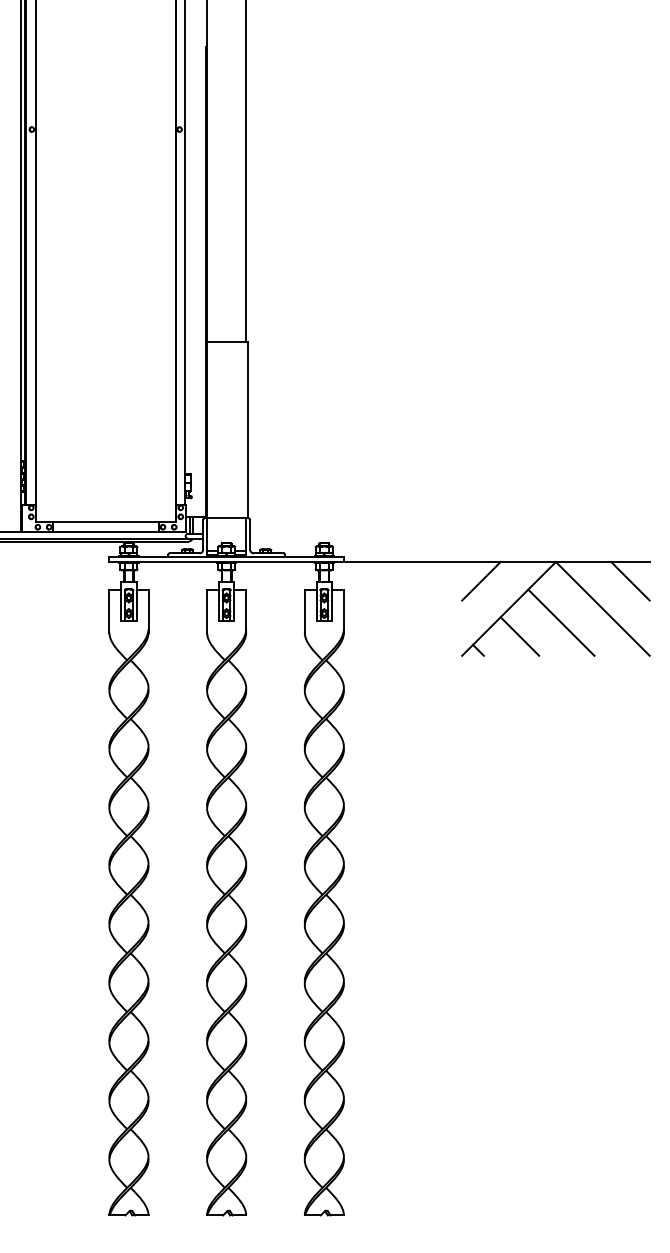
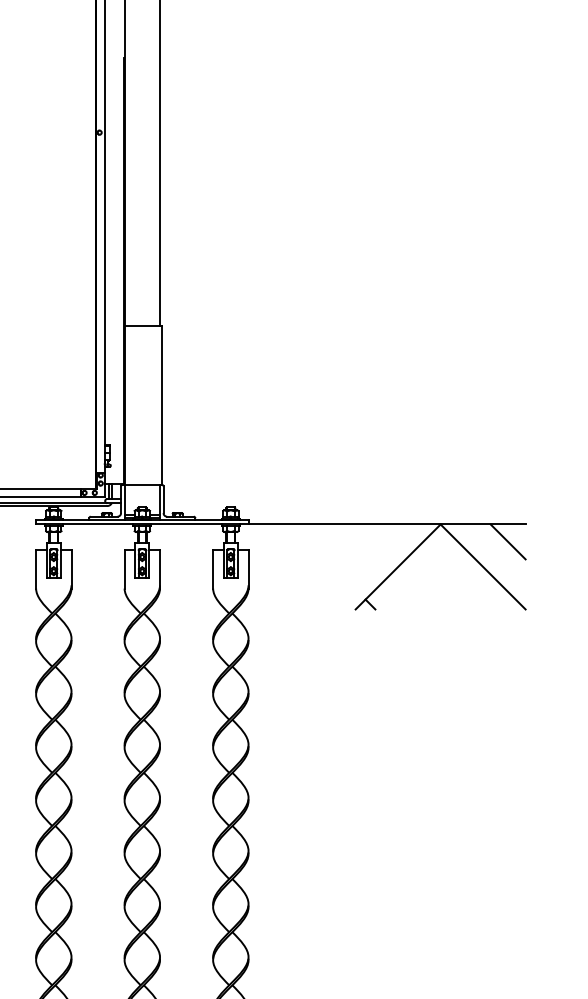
line: (481, 581) -> (373, 542), removed
line: (561, 622) -> (445, 579), removed
line: (519, 636) -> (407, 591), removed

